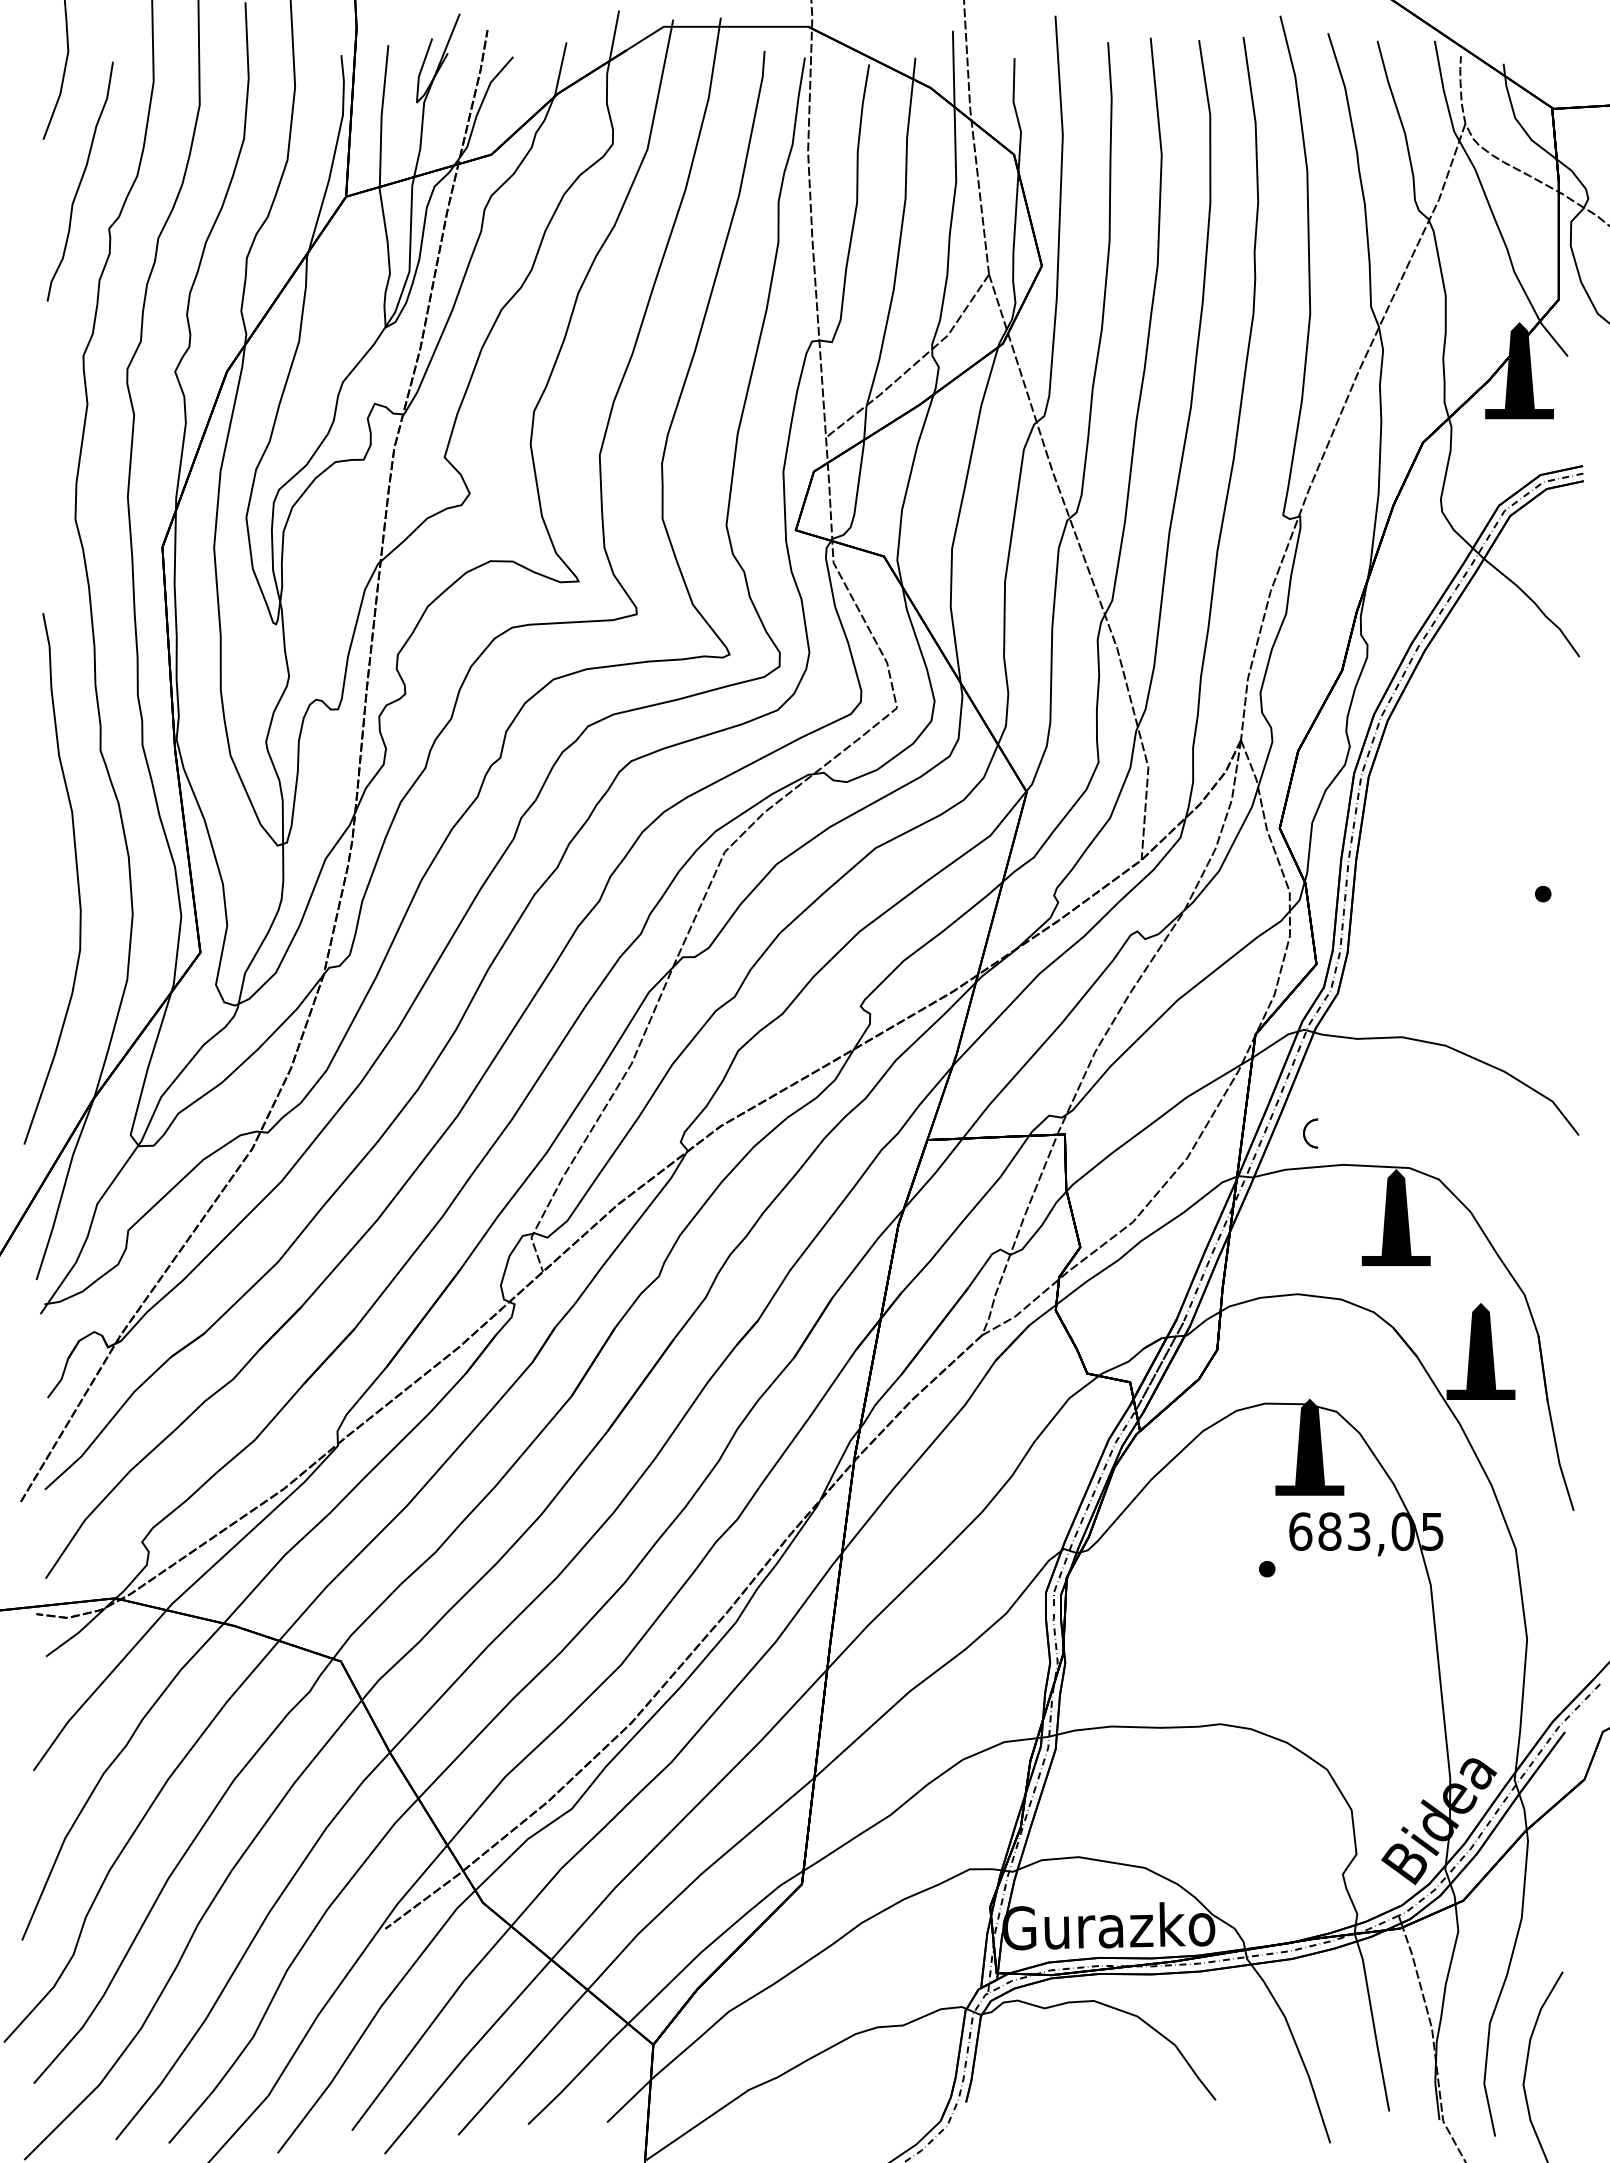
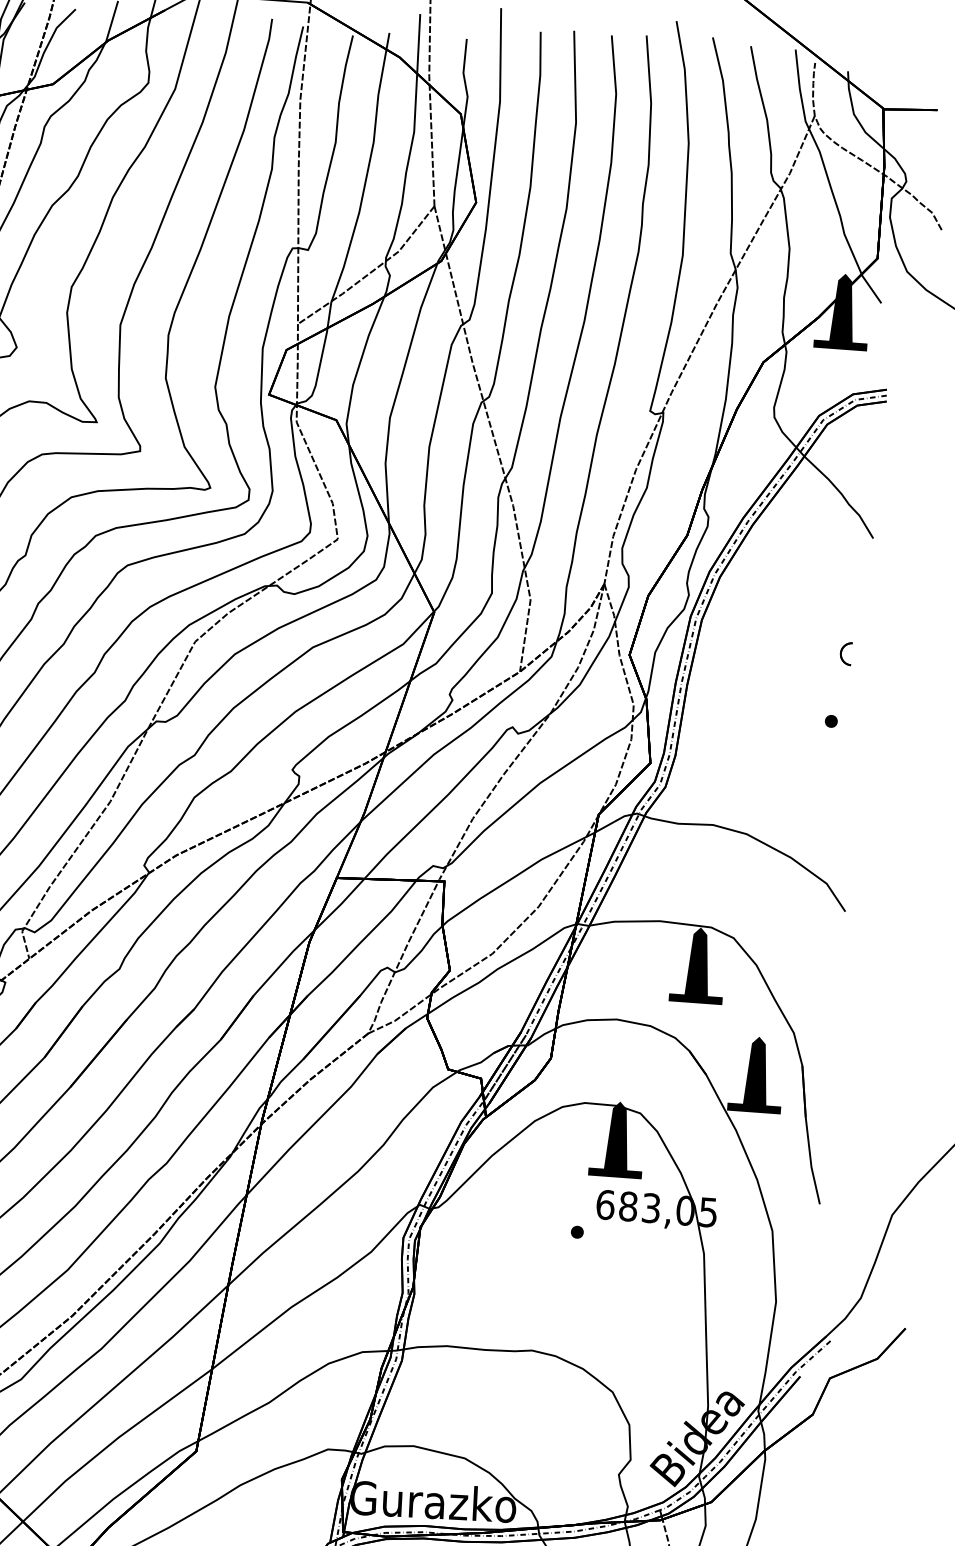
part: (1310, 1133) -> (845, 653), moved

